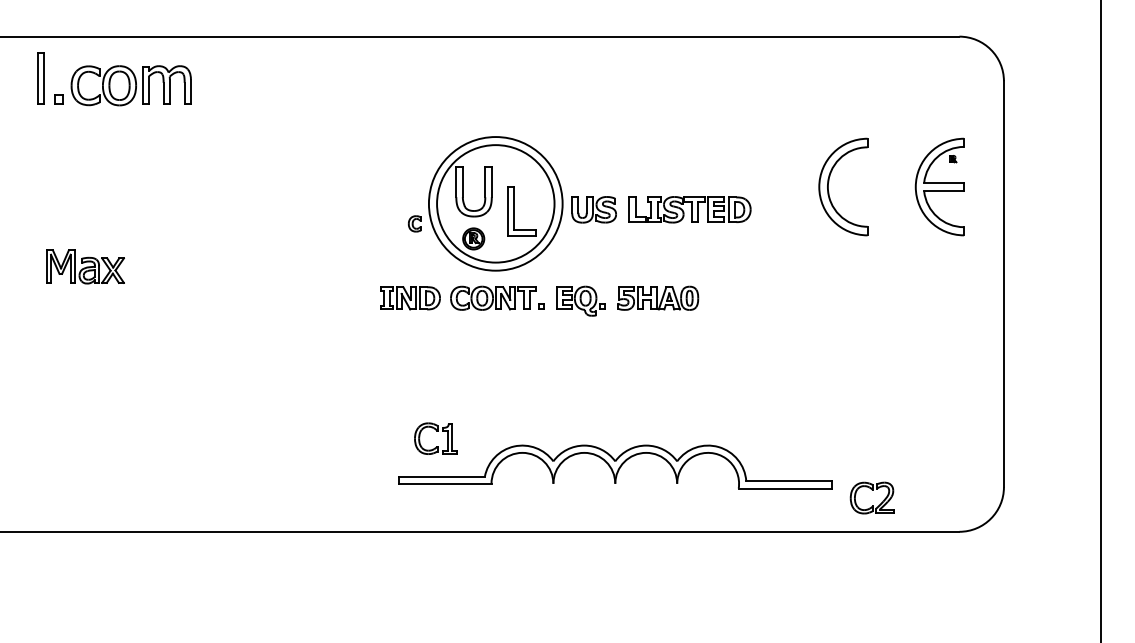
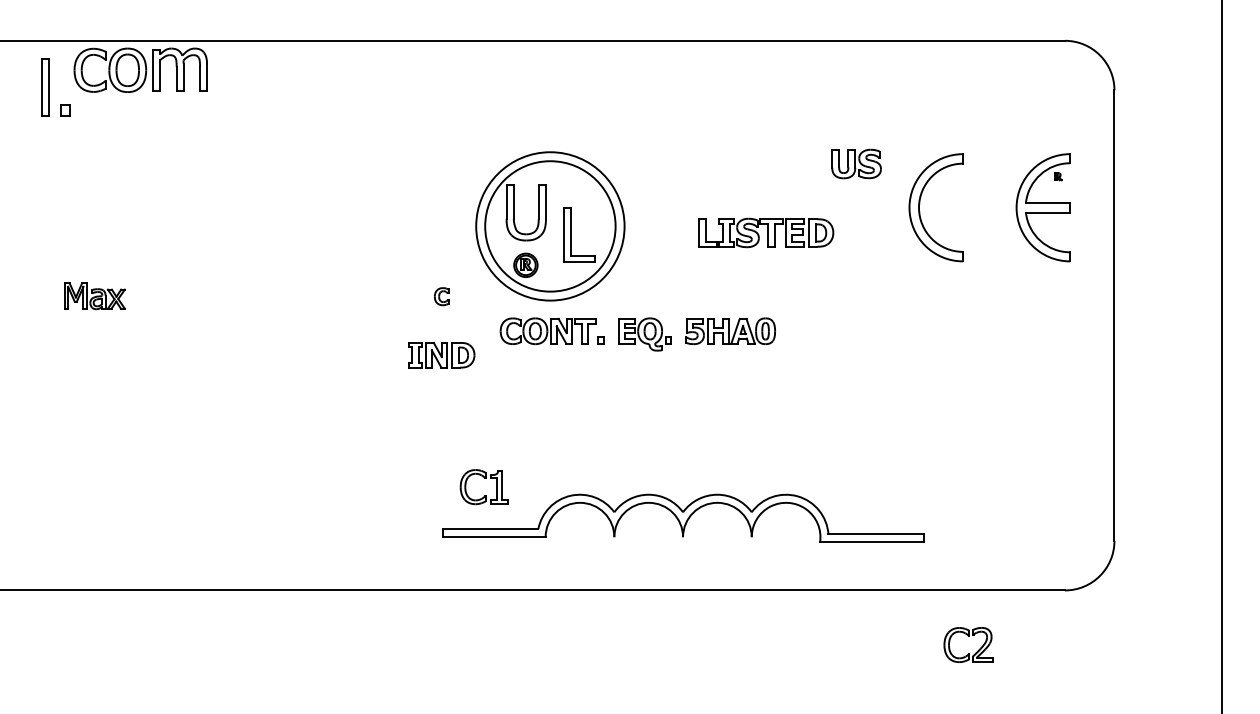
part: (131, 85) -> (140, 69), moved
part: (594, 209) -> (856, 163), moved
part: (414, 223) -> (441, 296), moved
part: (85, 266) -> (94, 295), size x0.7
part: (410, 298) -> (441, 355), moved
part: (872, 490) -> (968, 636), moved

